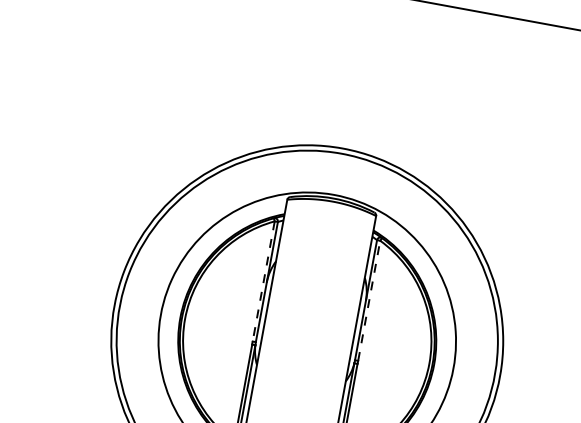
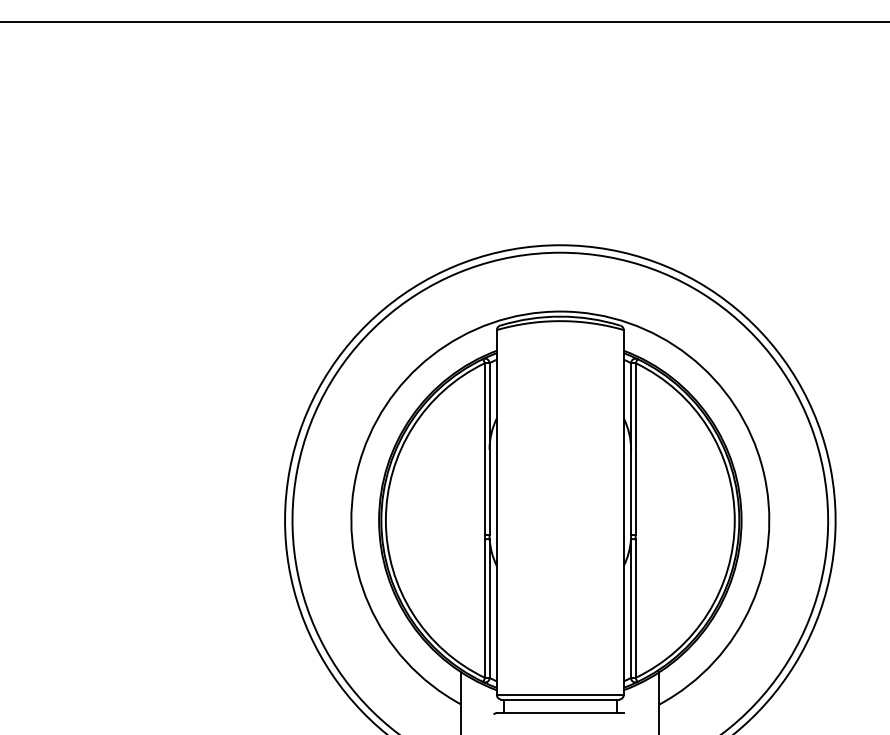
line: (264, 281) -> (485, 448), dashed -> solid
line: (369, 300) -> (635, 448), dashed -> solid

